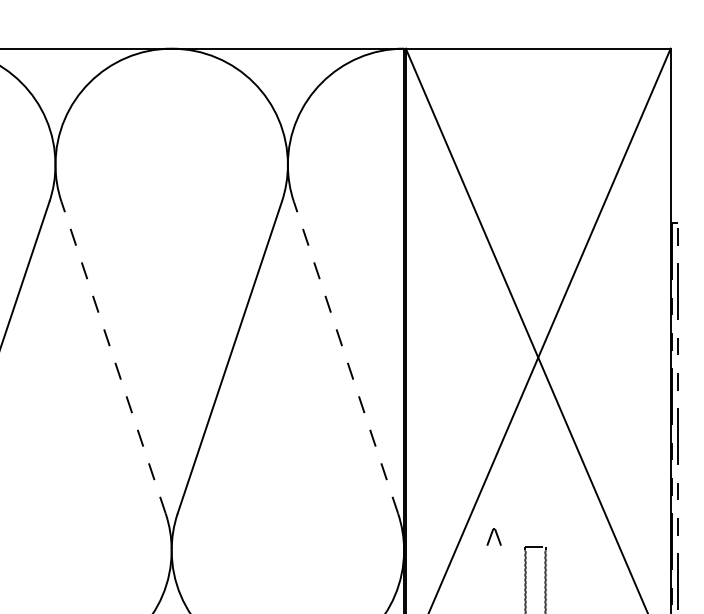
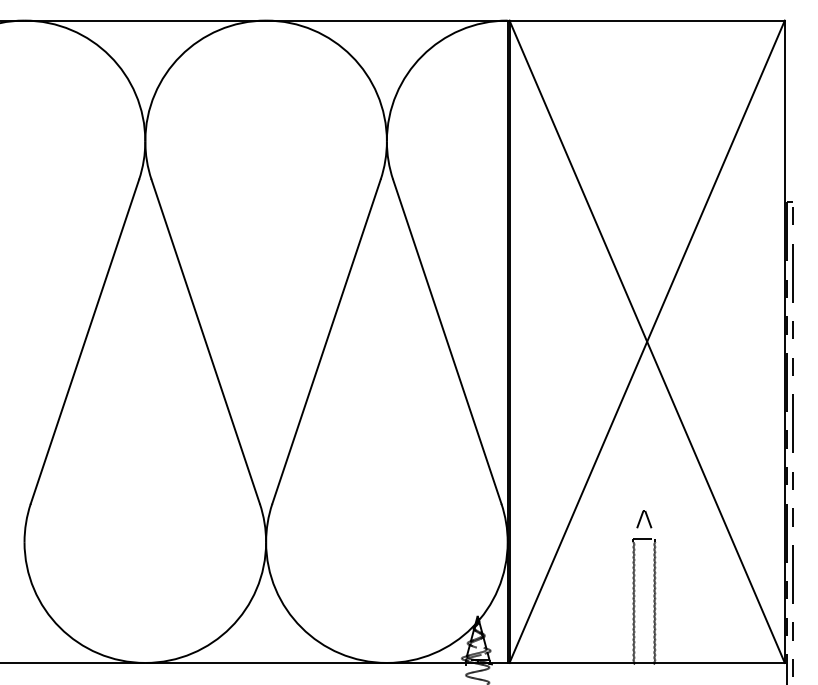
line: (113, 357) -> (205, 341), dashed -> solid
line: (346, 357) -> (447, 341), dashed -> solid
part: (494, 537) -> (644, 519), moved

